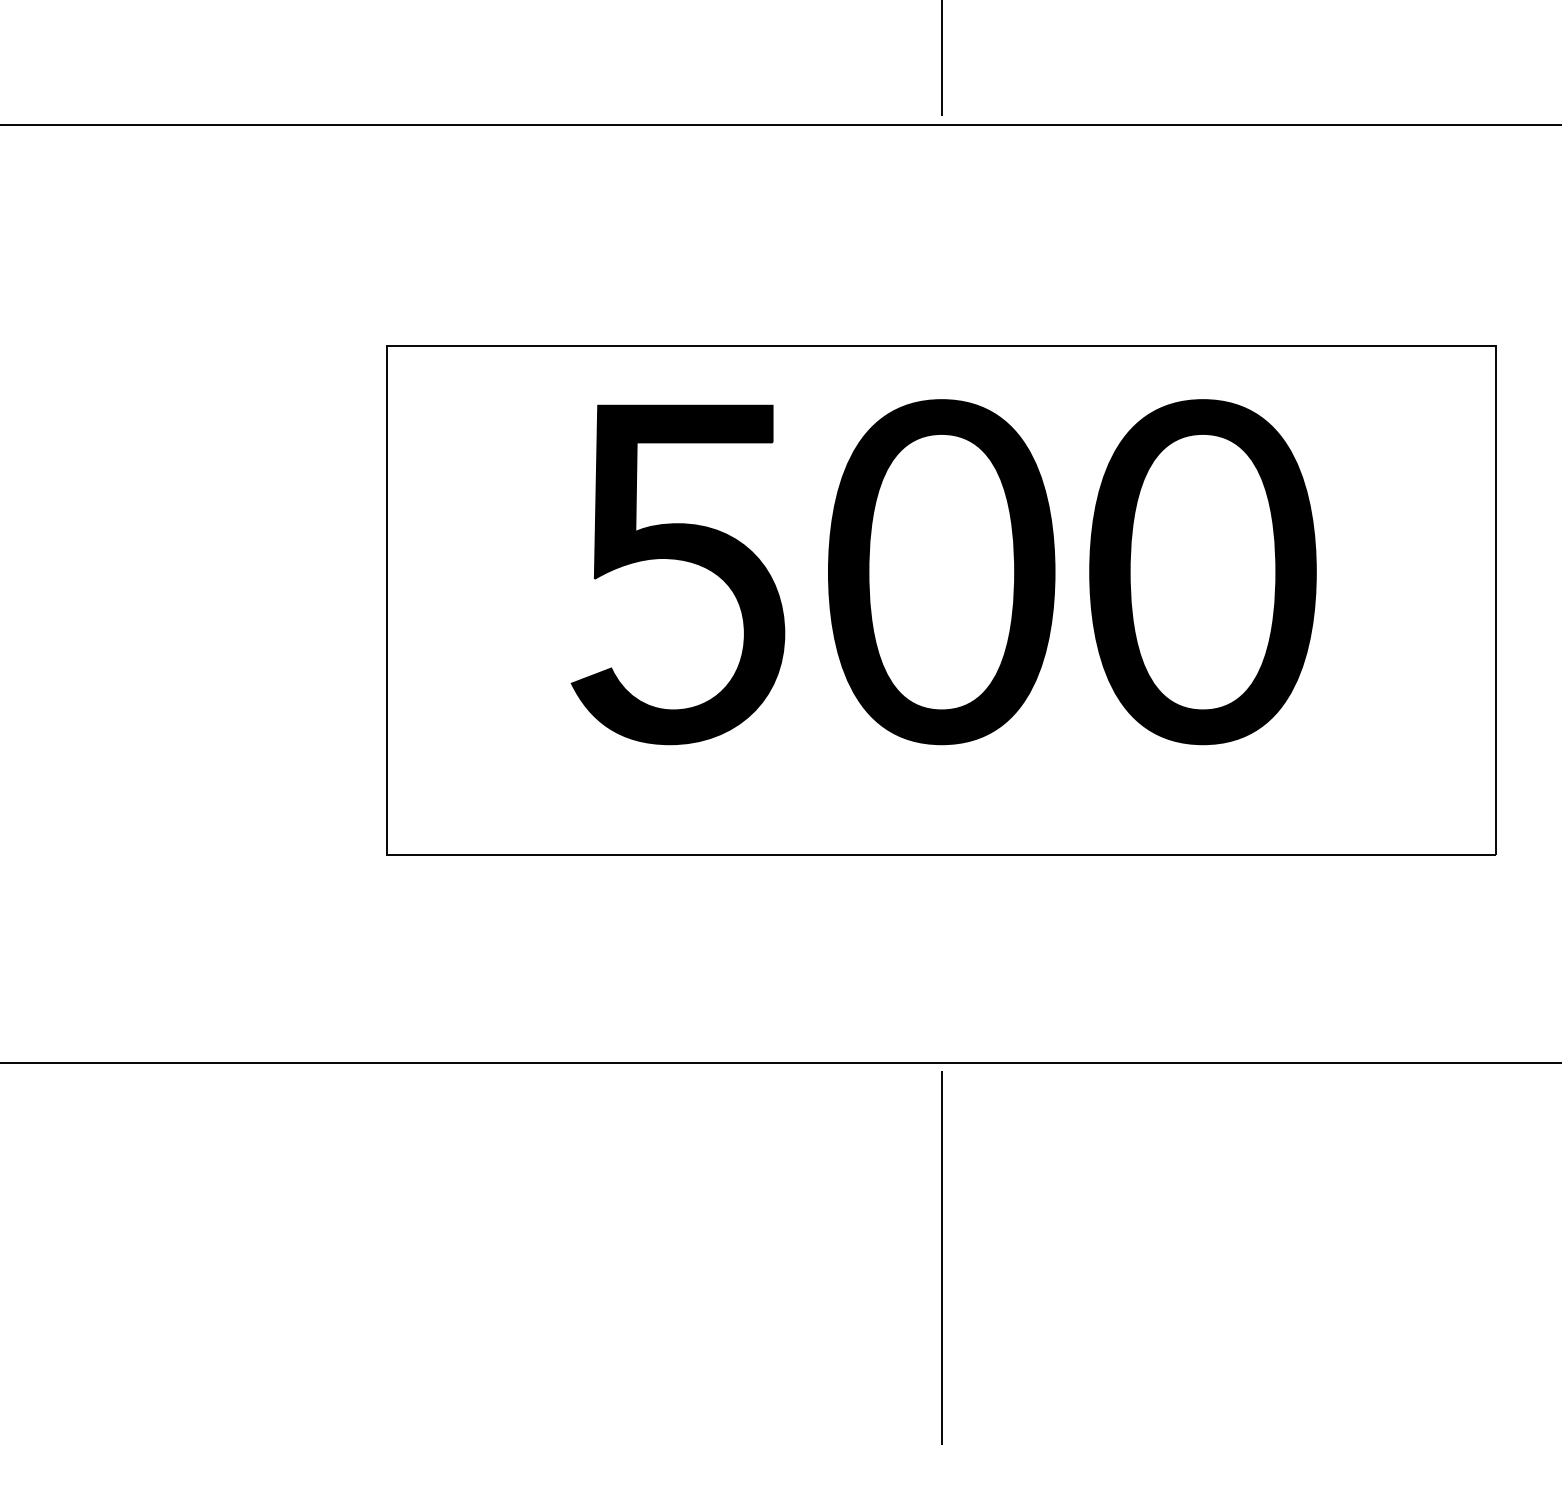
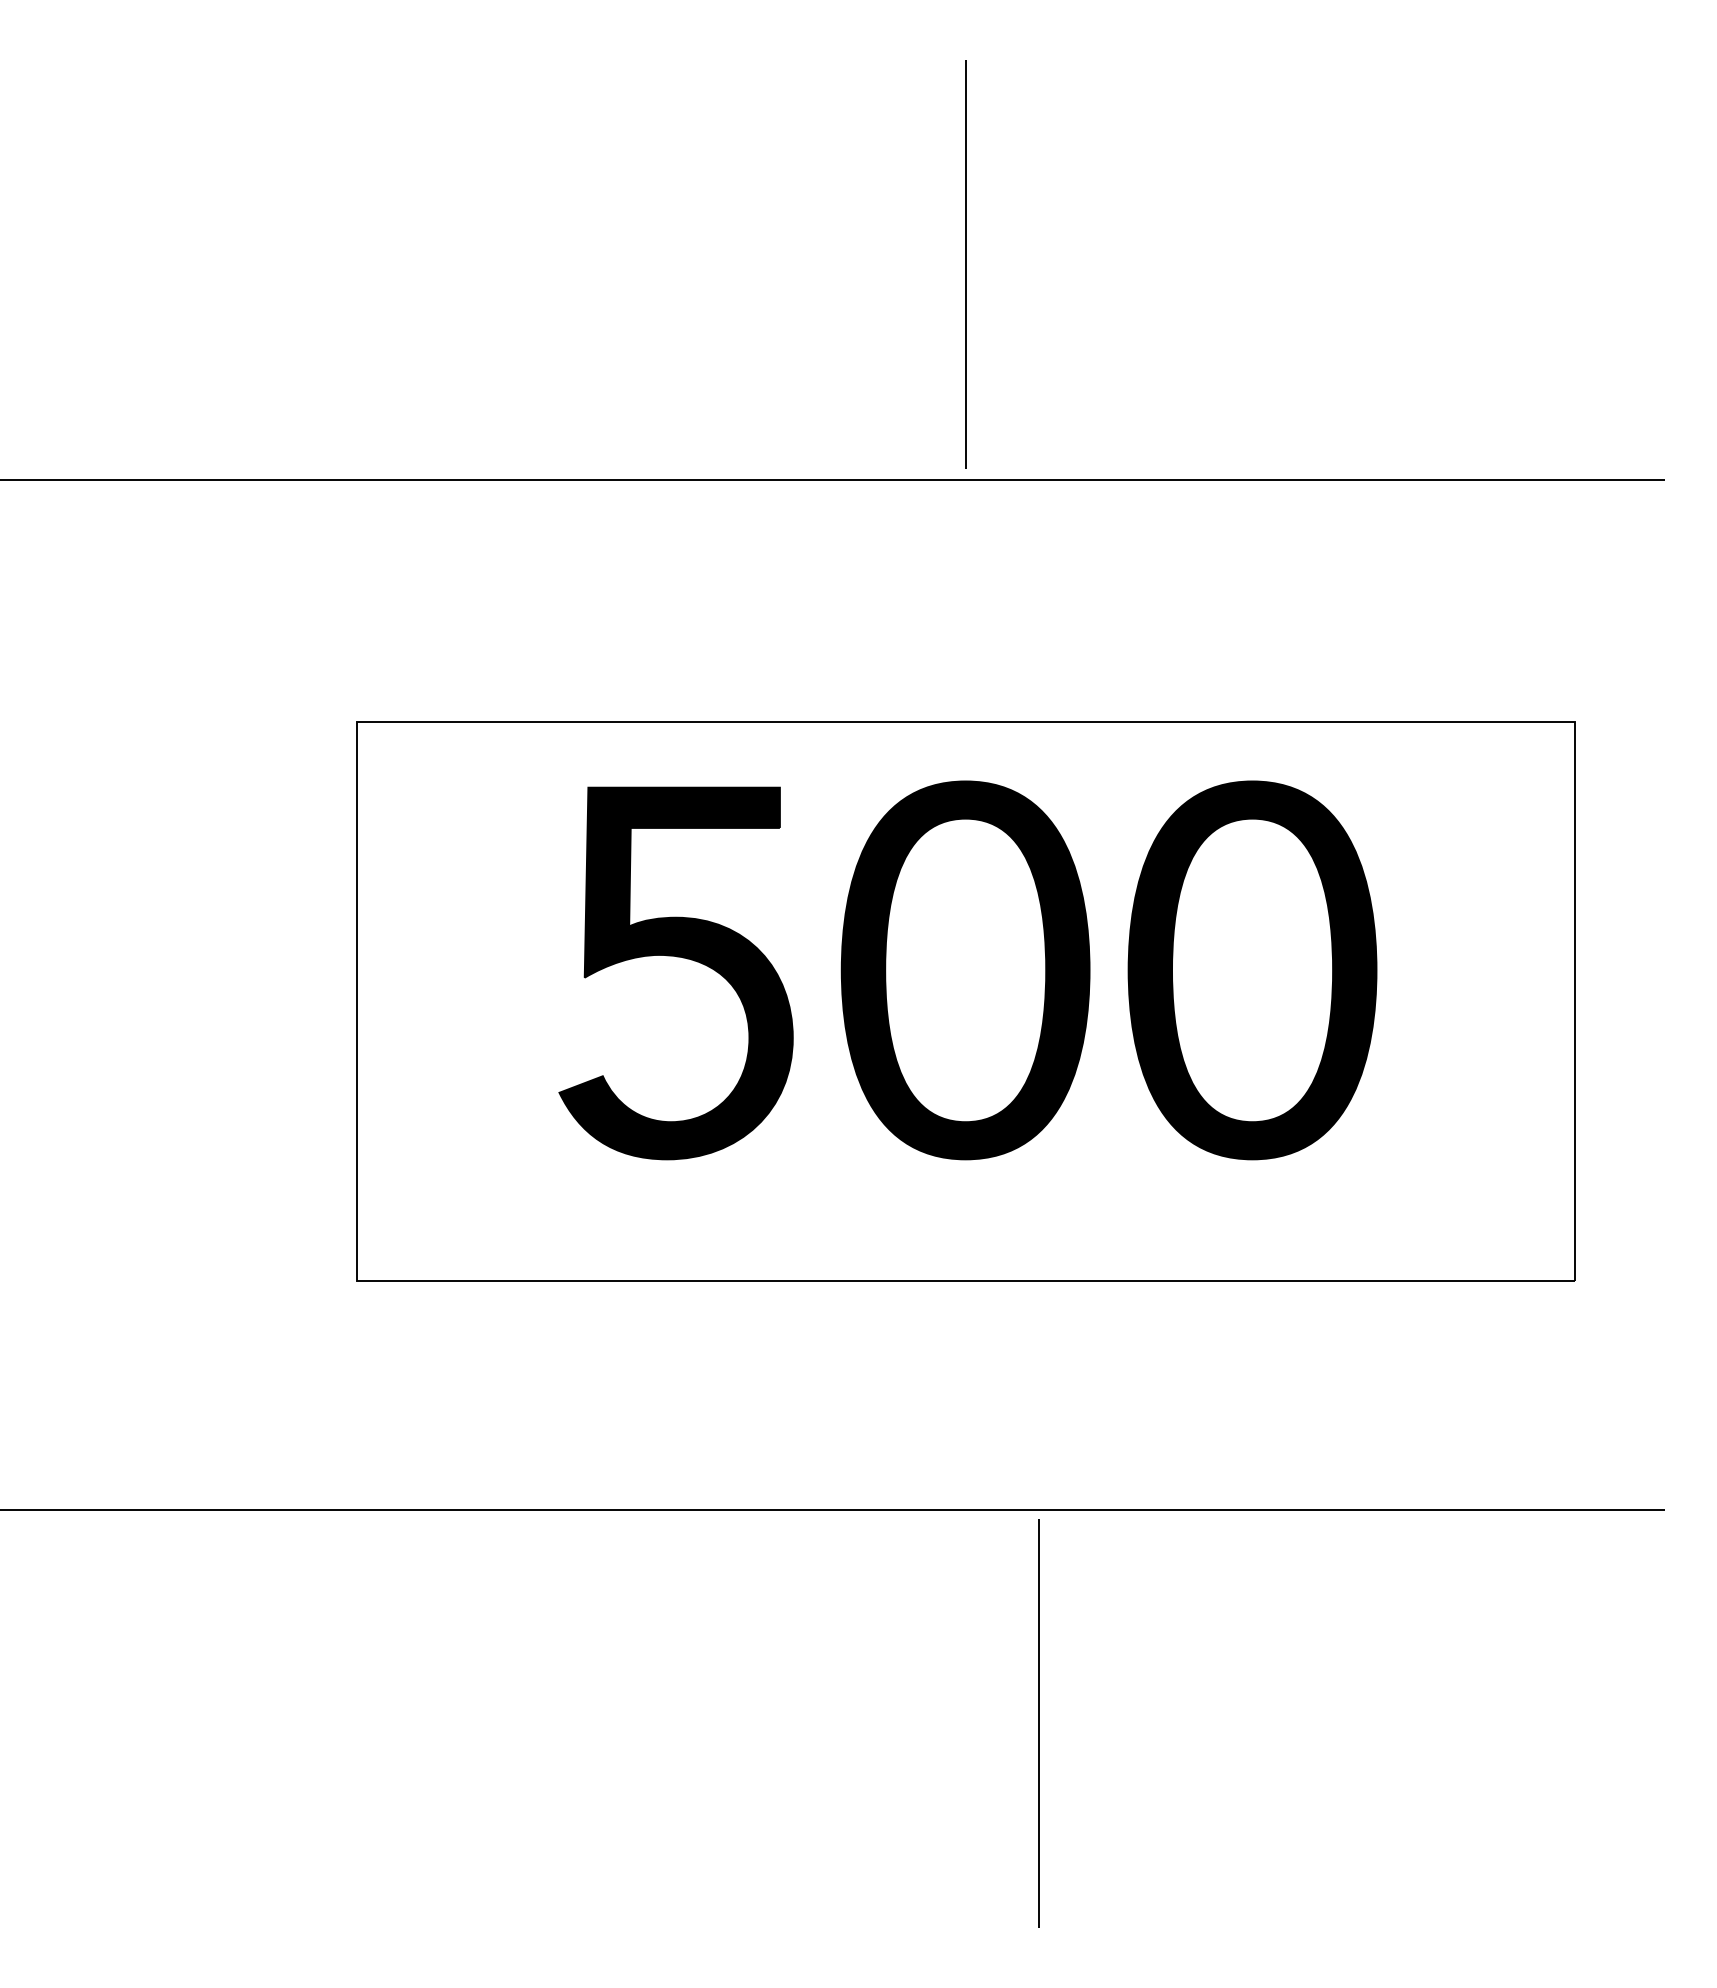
line: (941, 1257) -> (1038, 1723), moved

